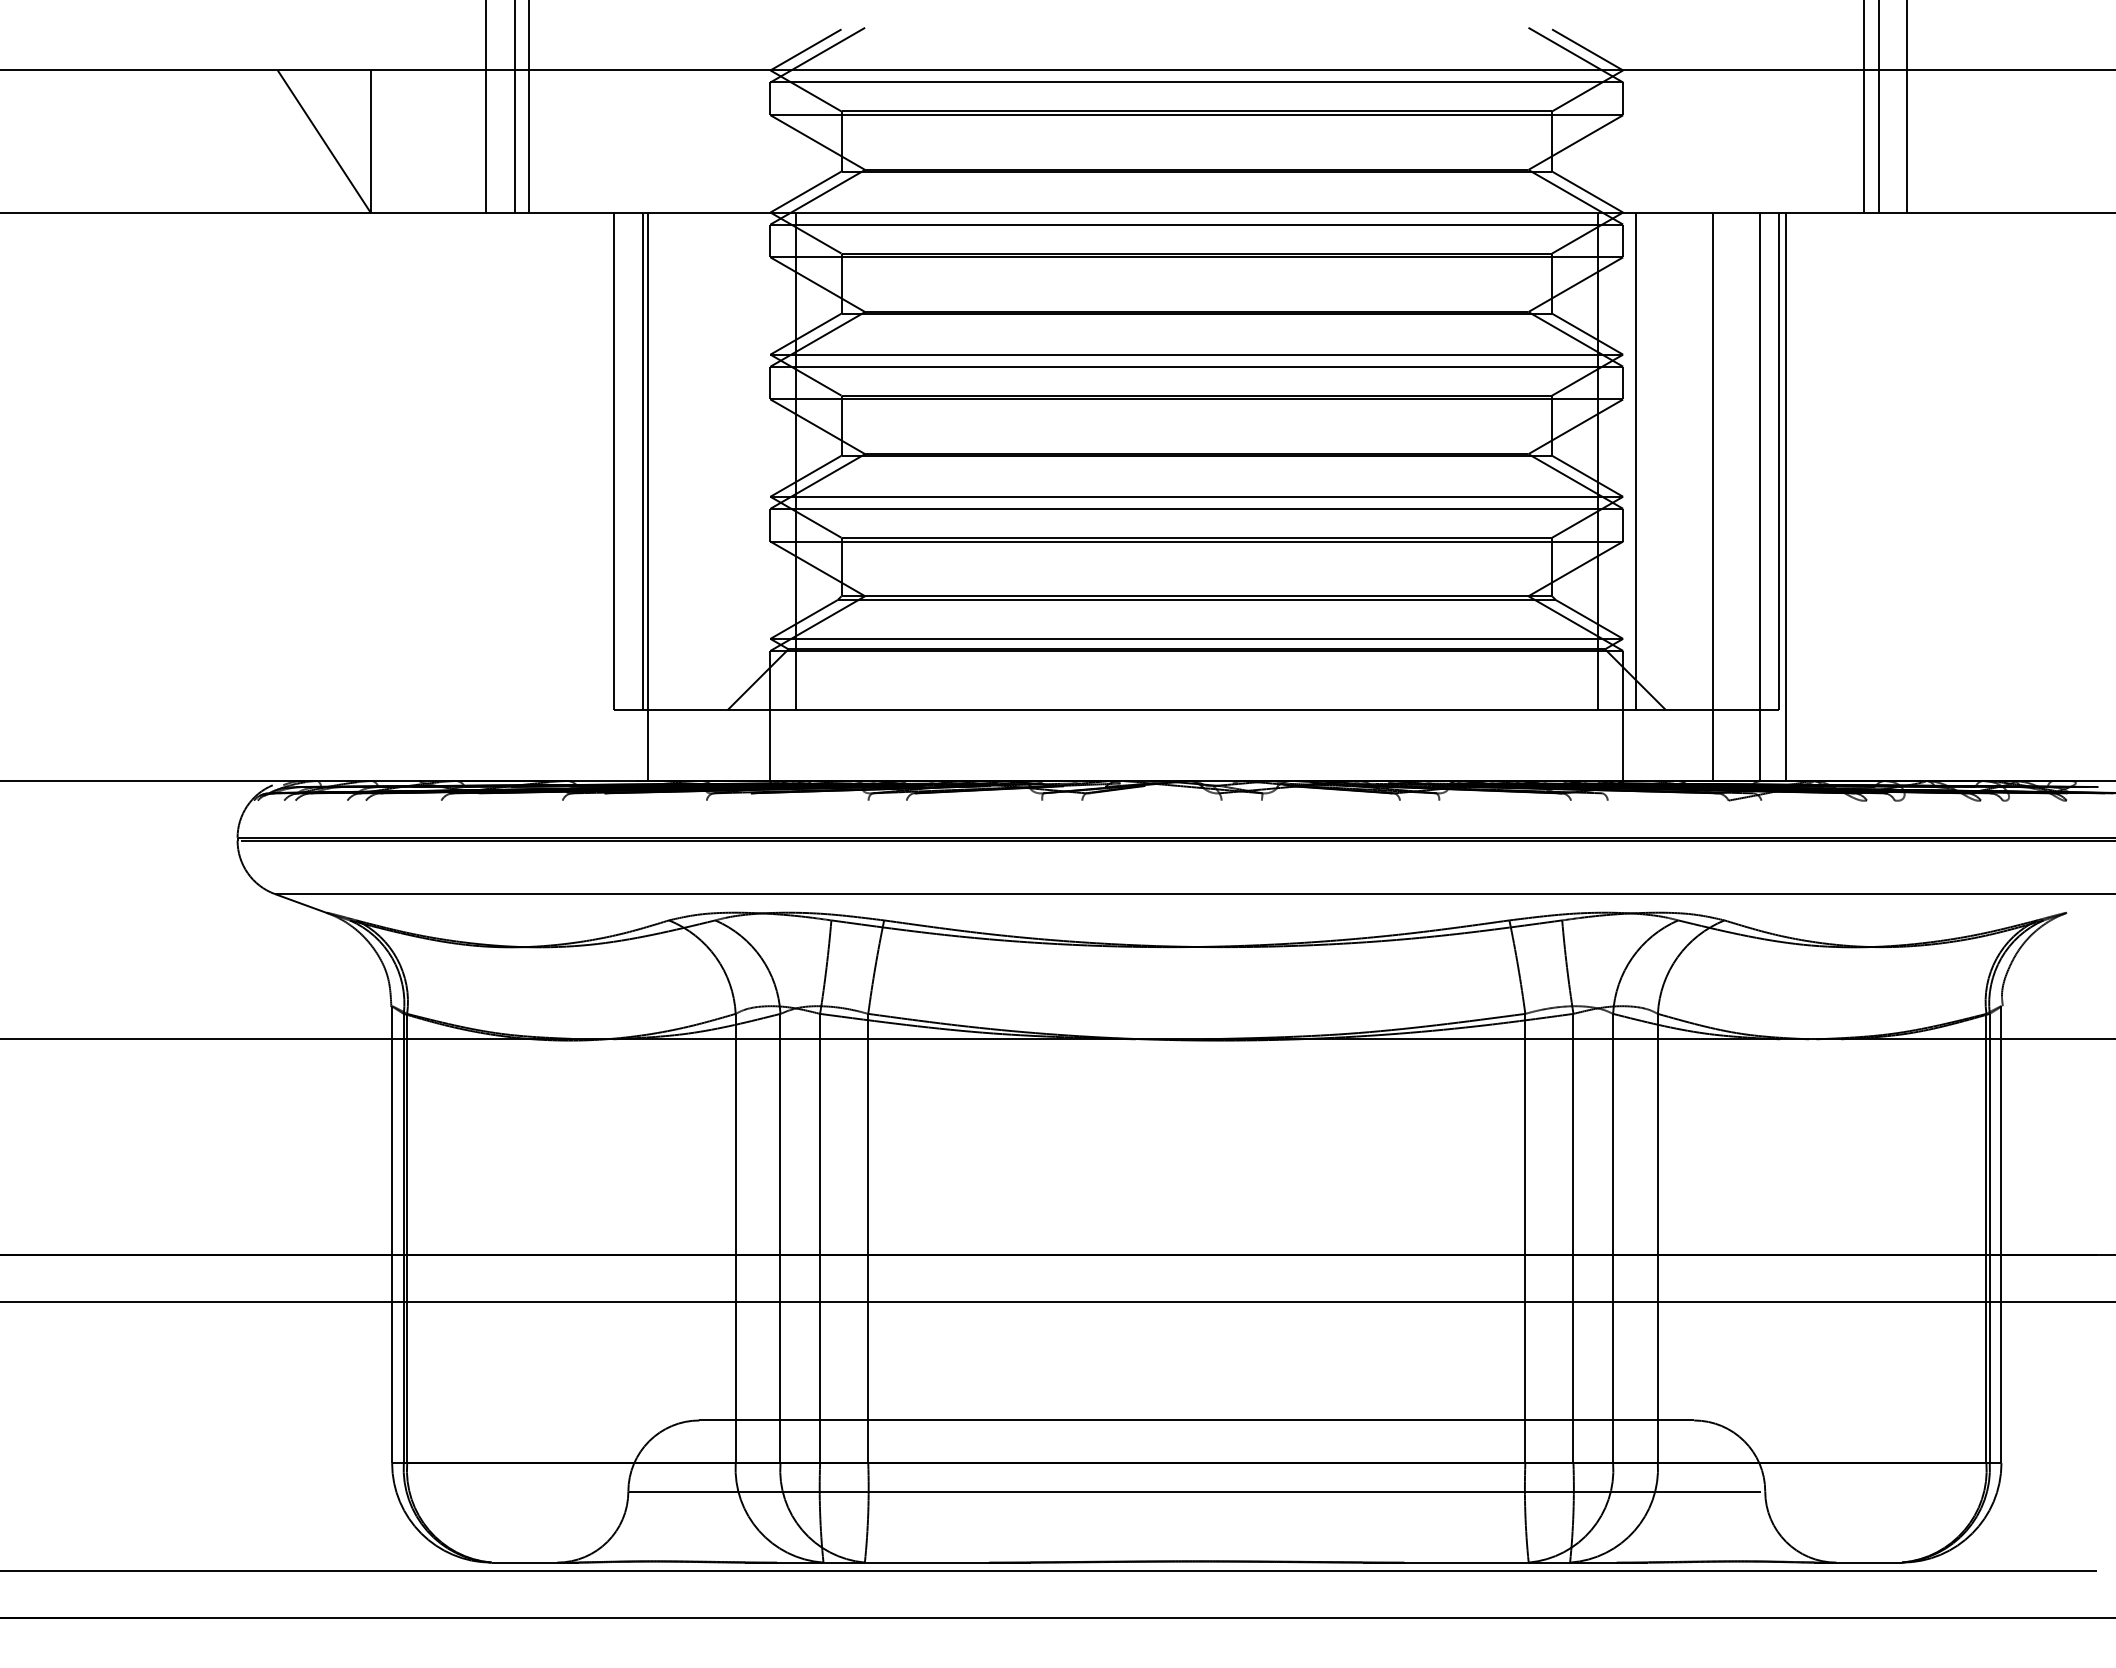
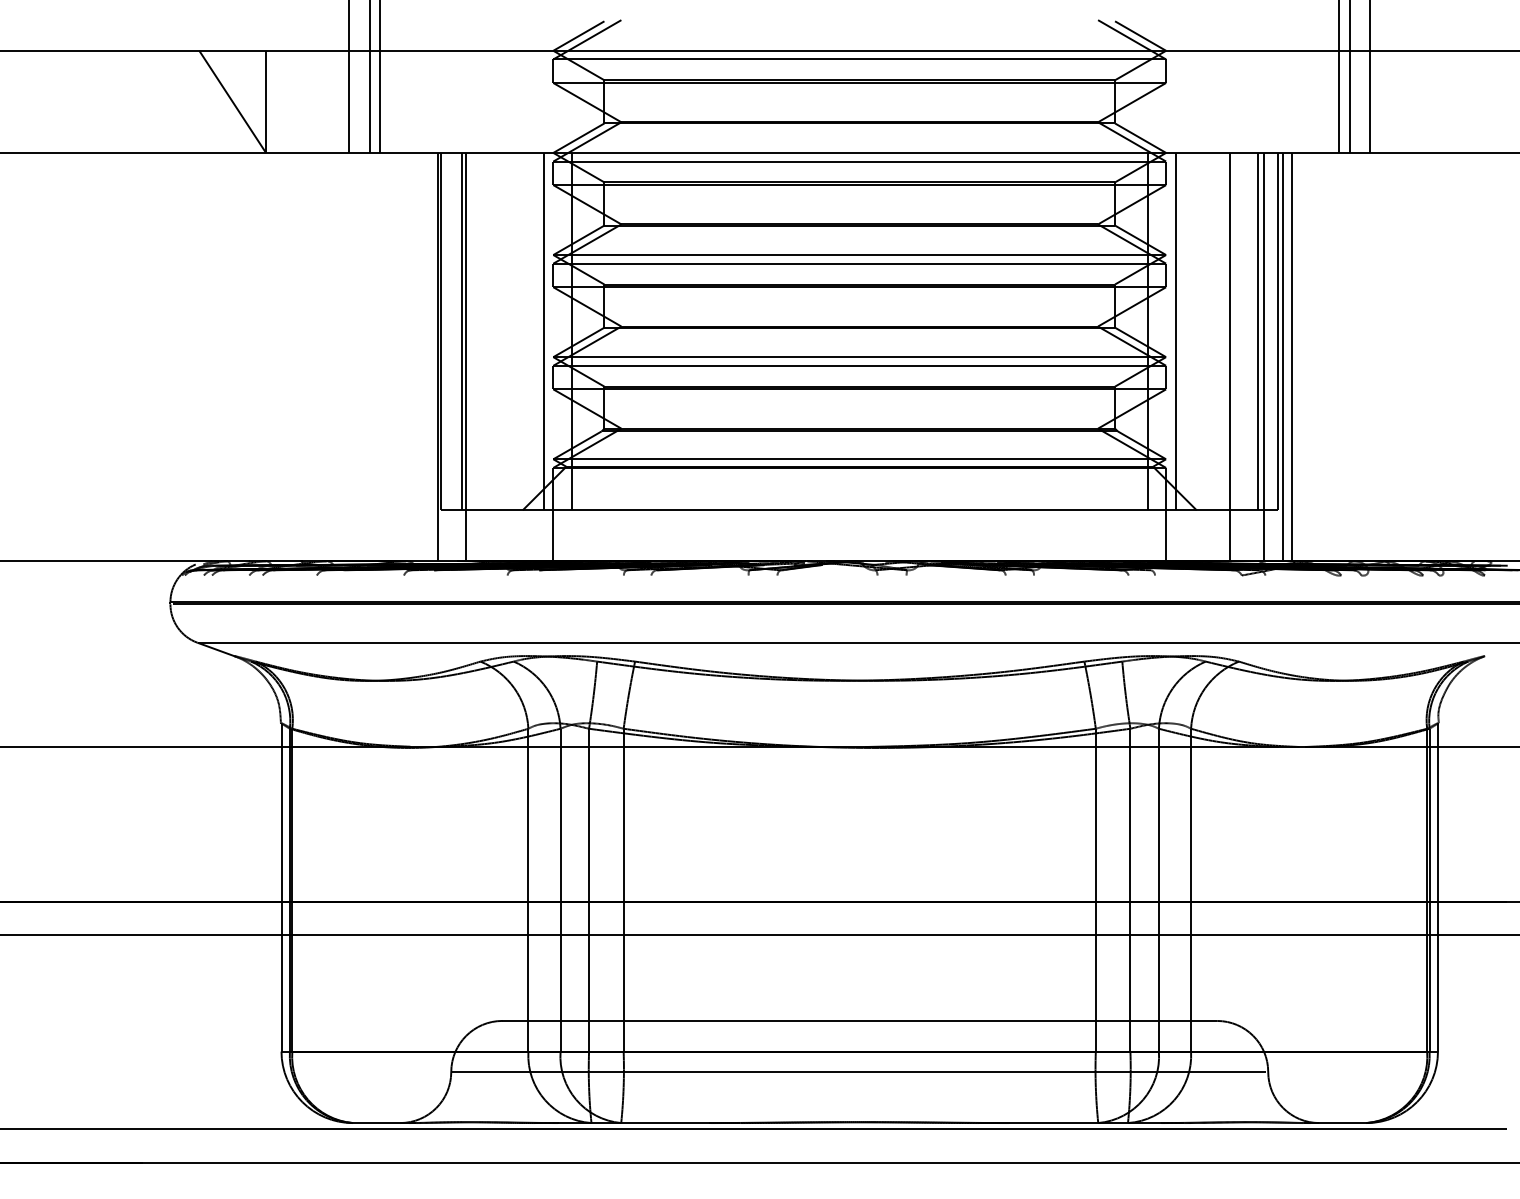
line: (757, 460) -> (544, 331), added
line: (1750, 460) -> (1257, 331), added
line: (609, 496) -> (437, 356), added
line: (1798, 496) -> (1292, 356), added

